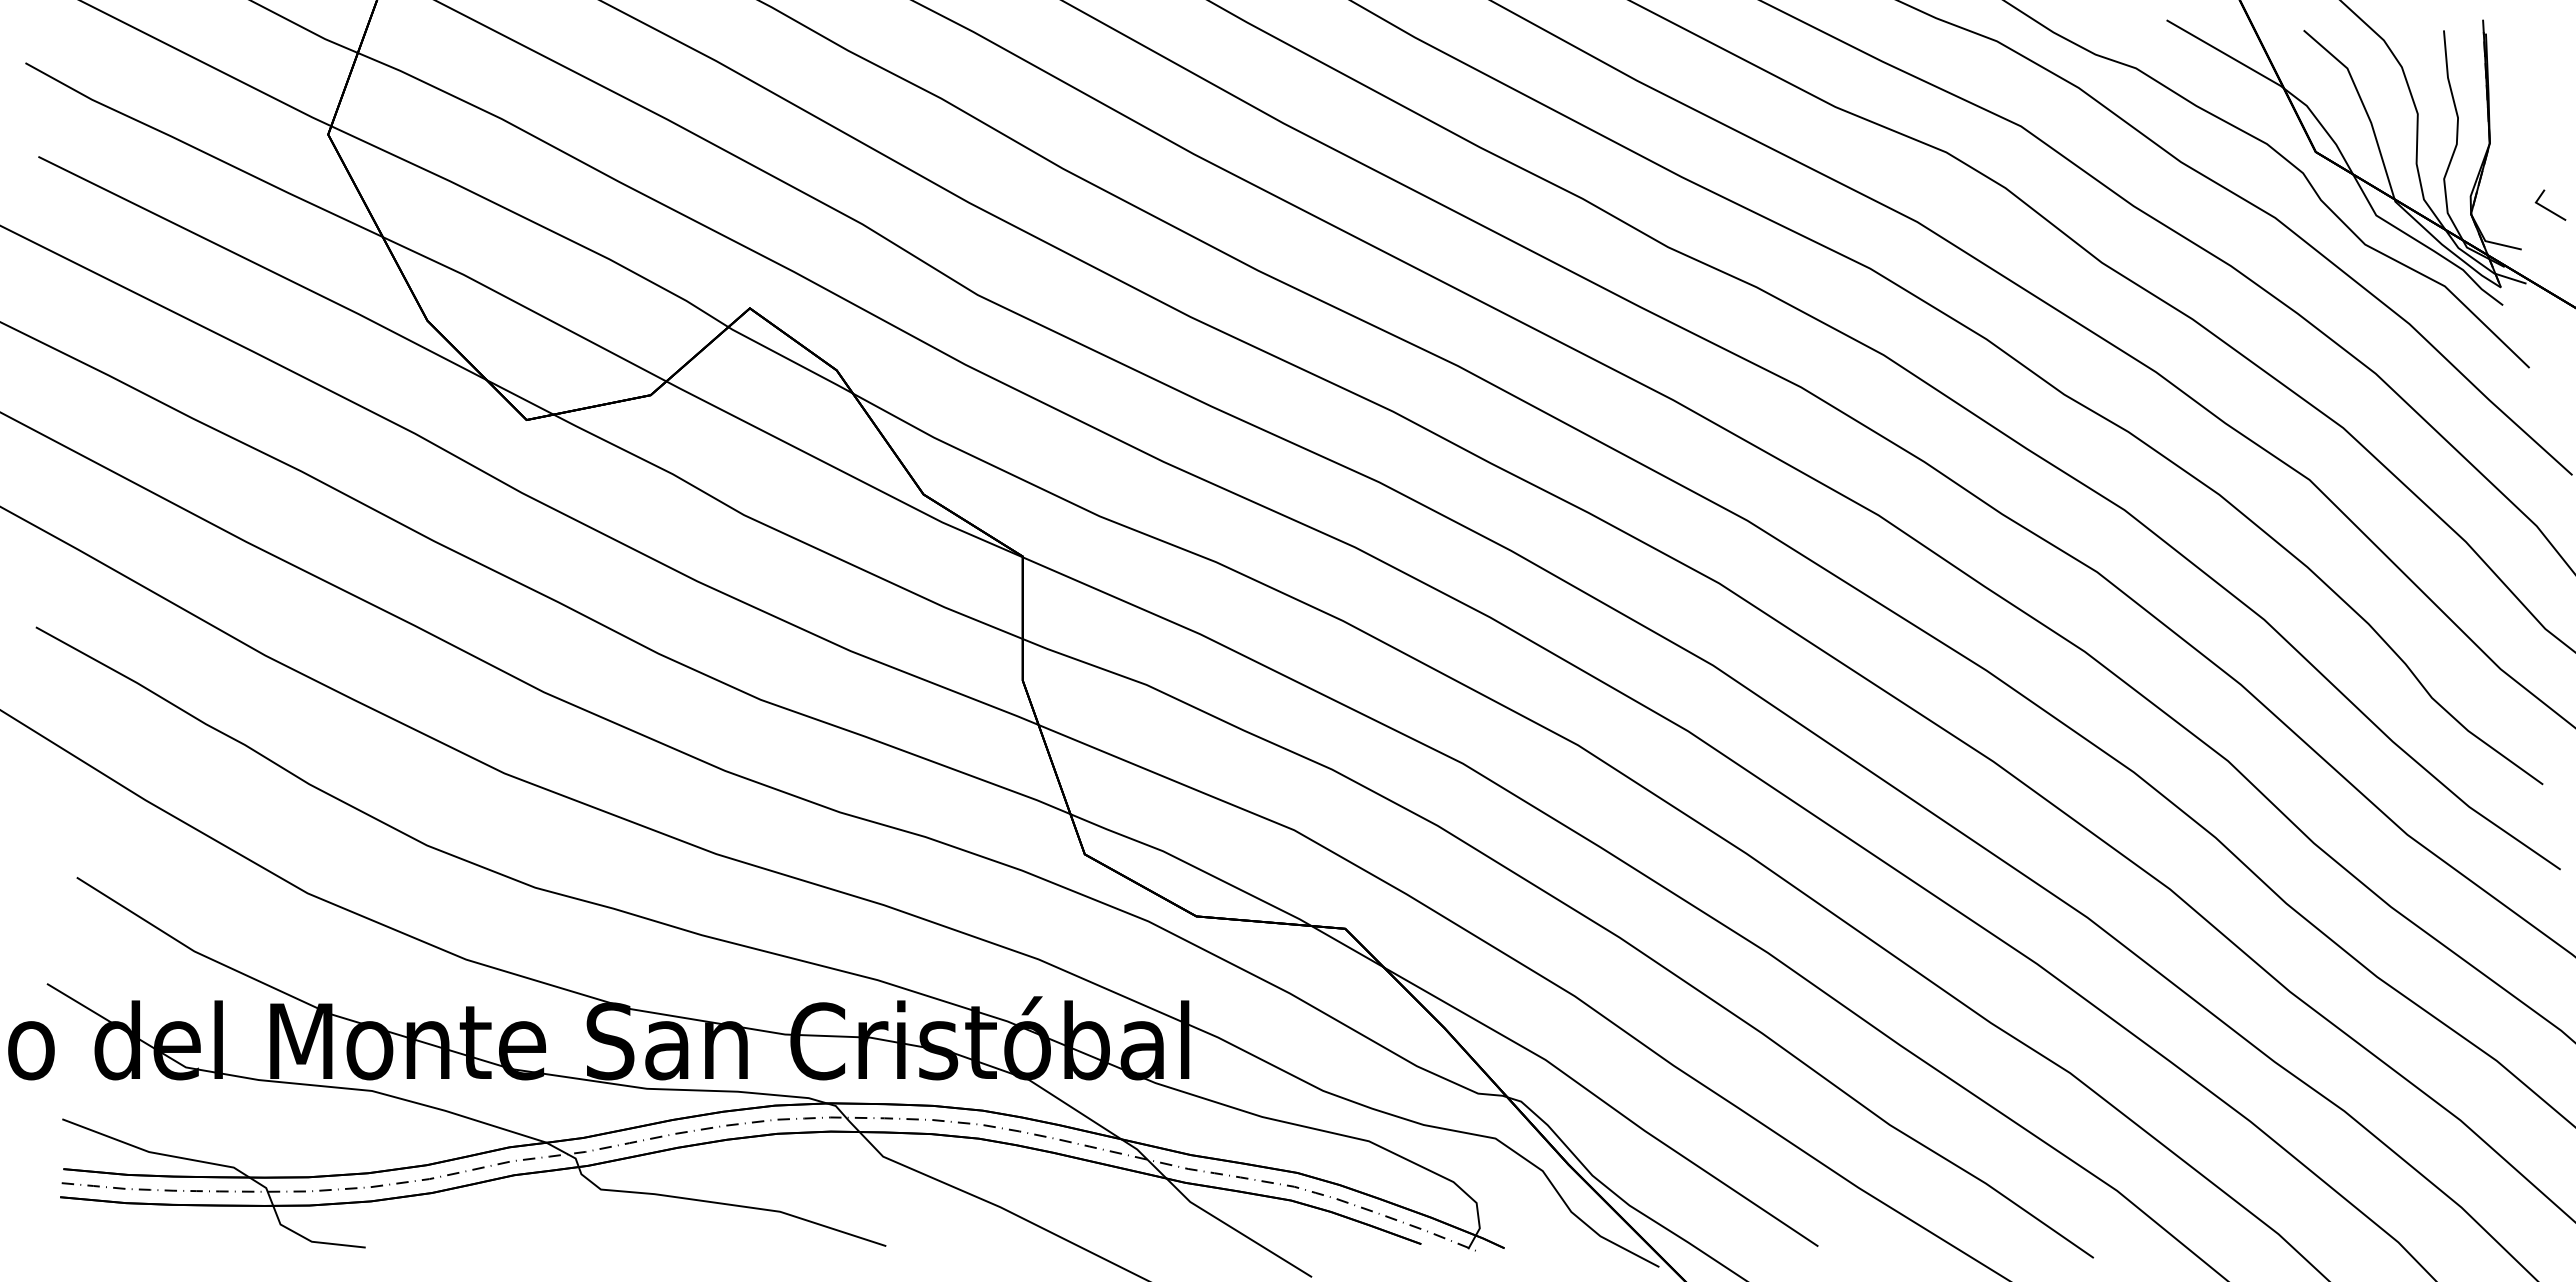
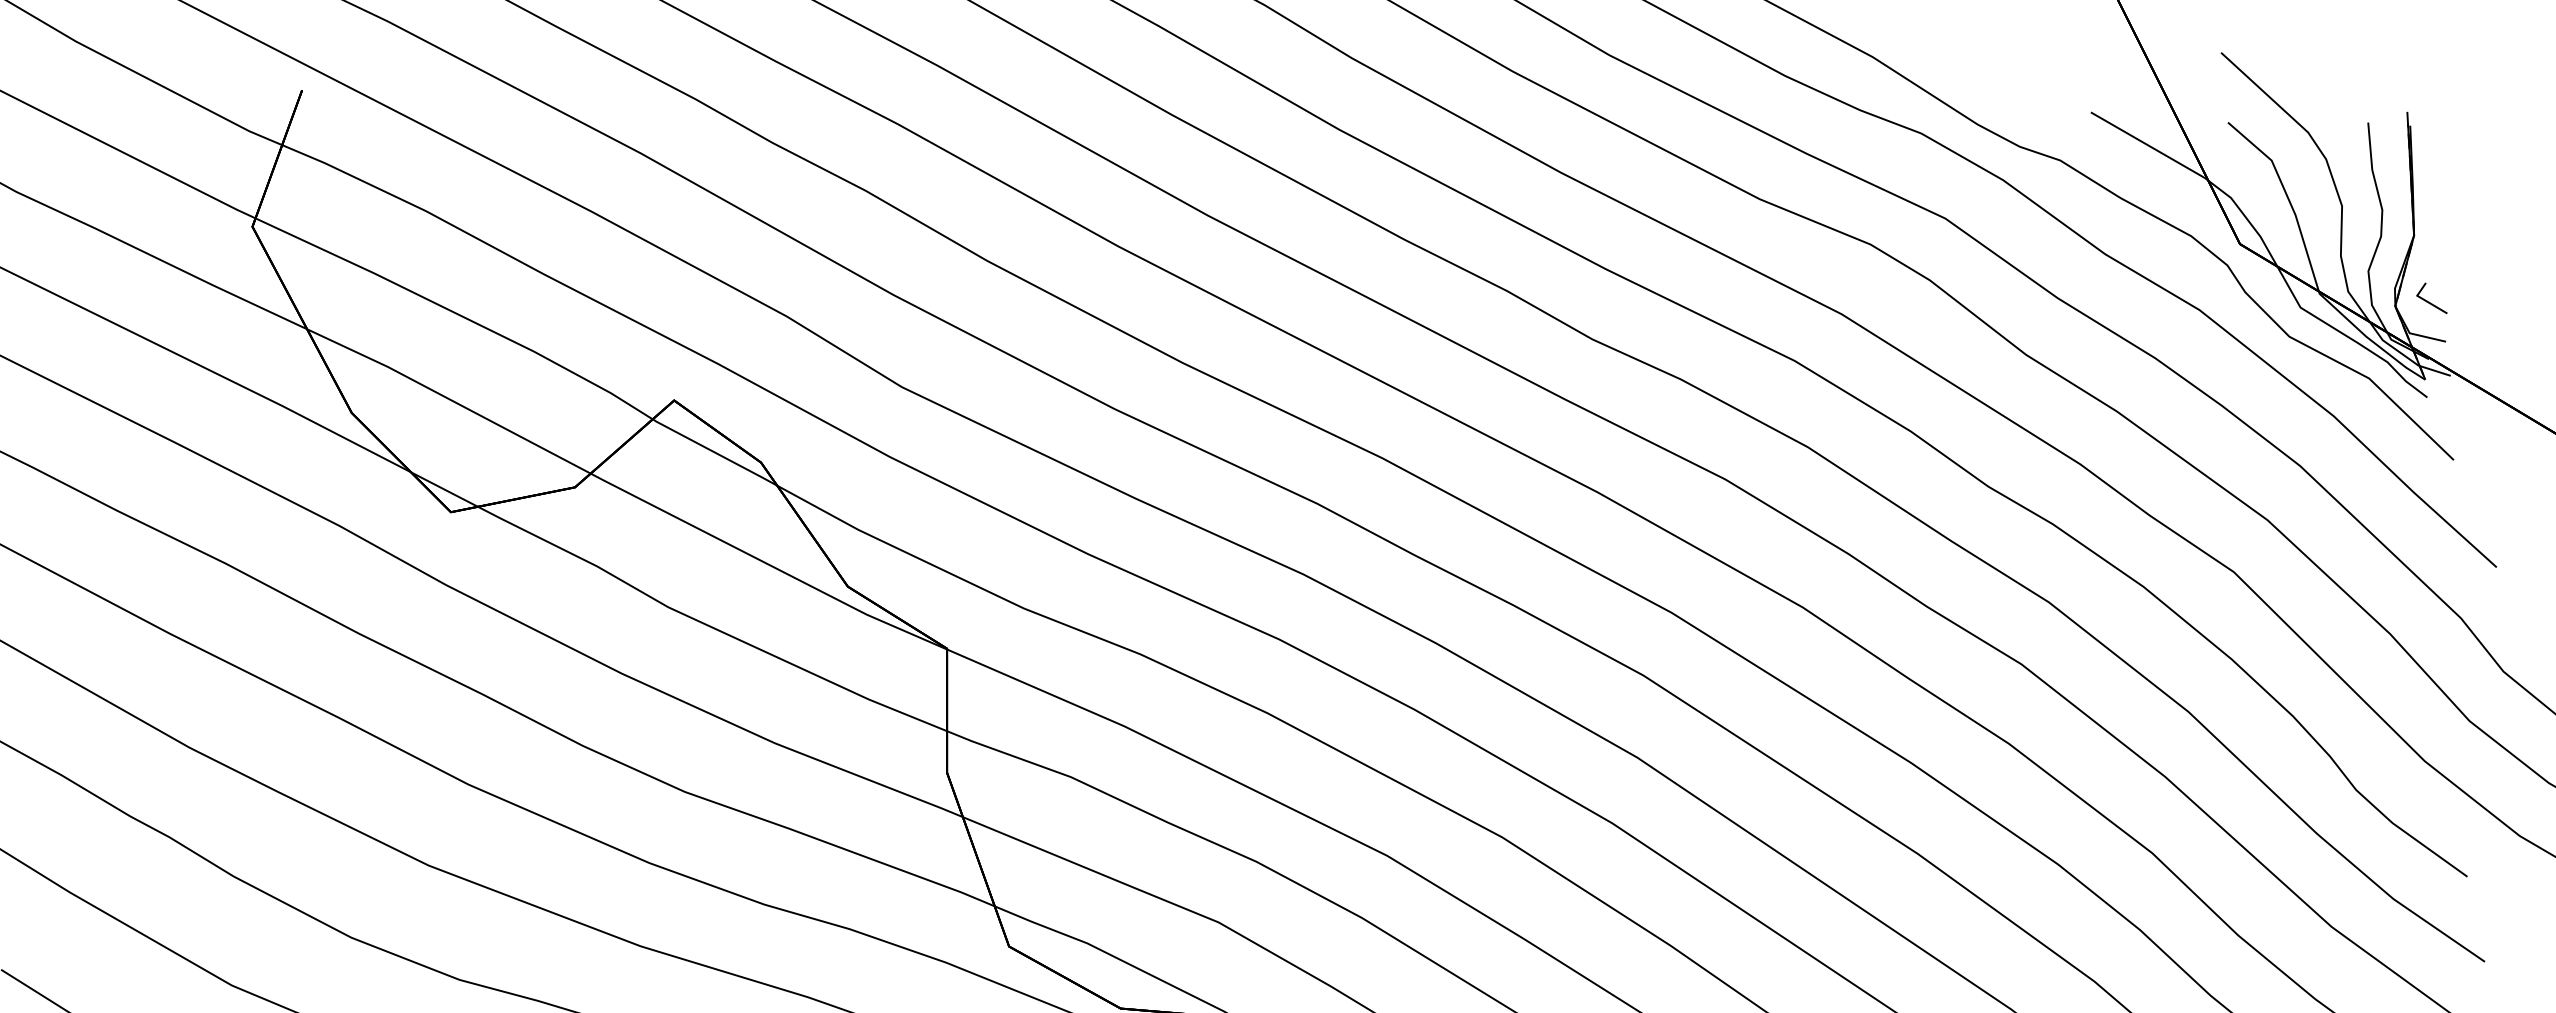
line: (2548, 208) -> (2429, 301), moved

